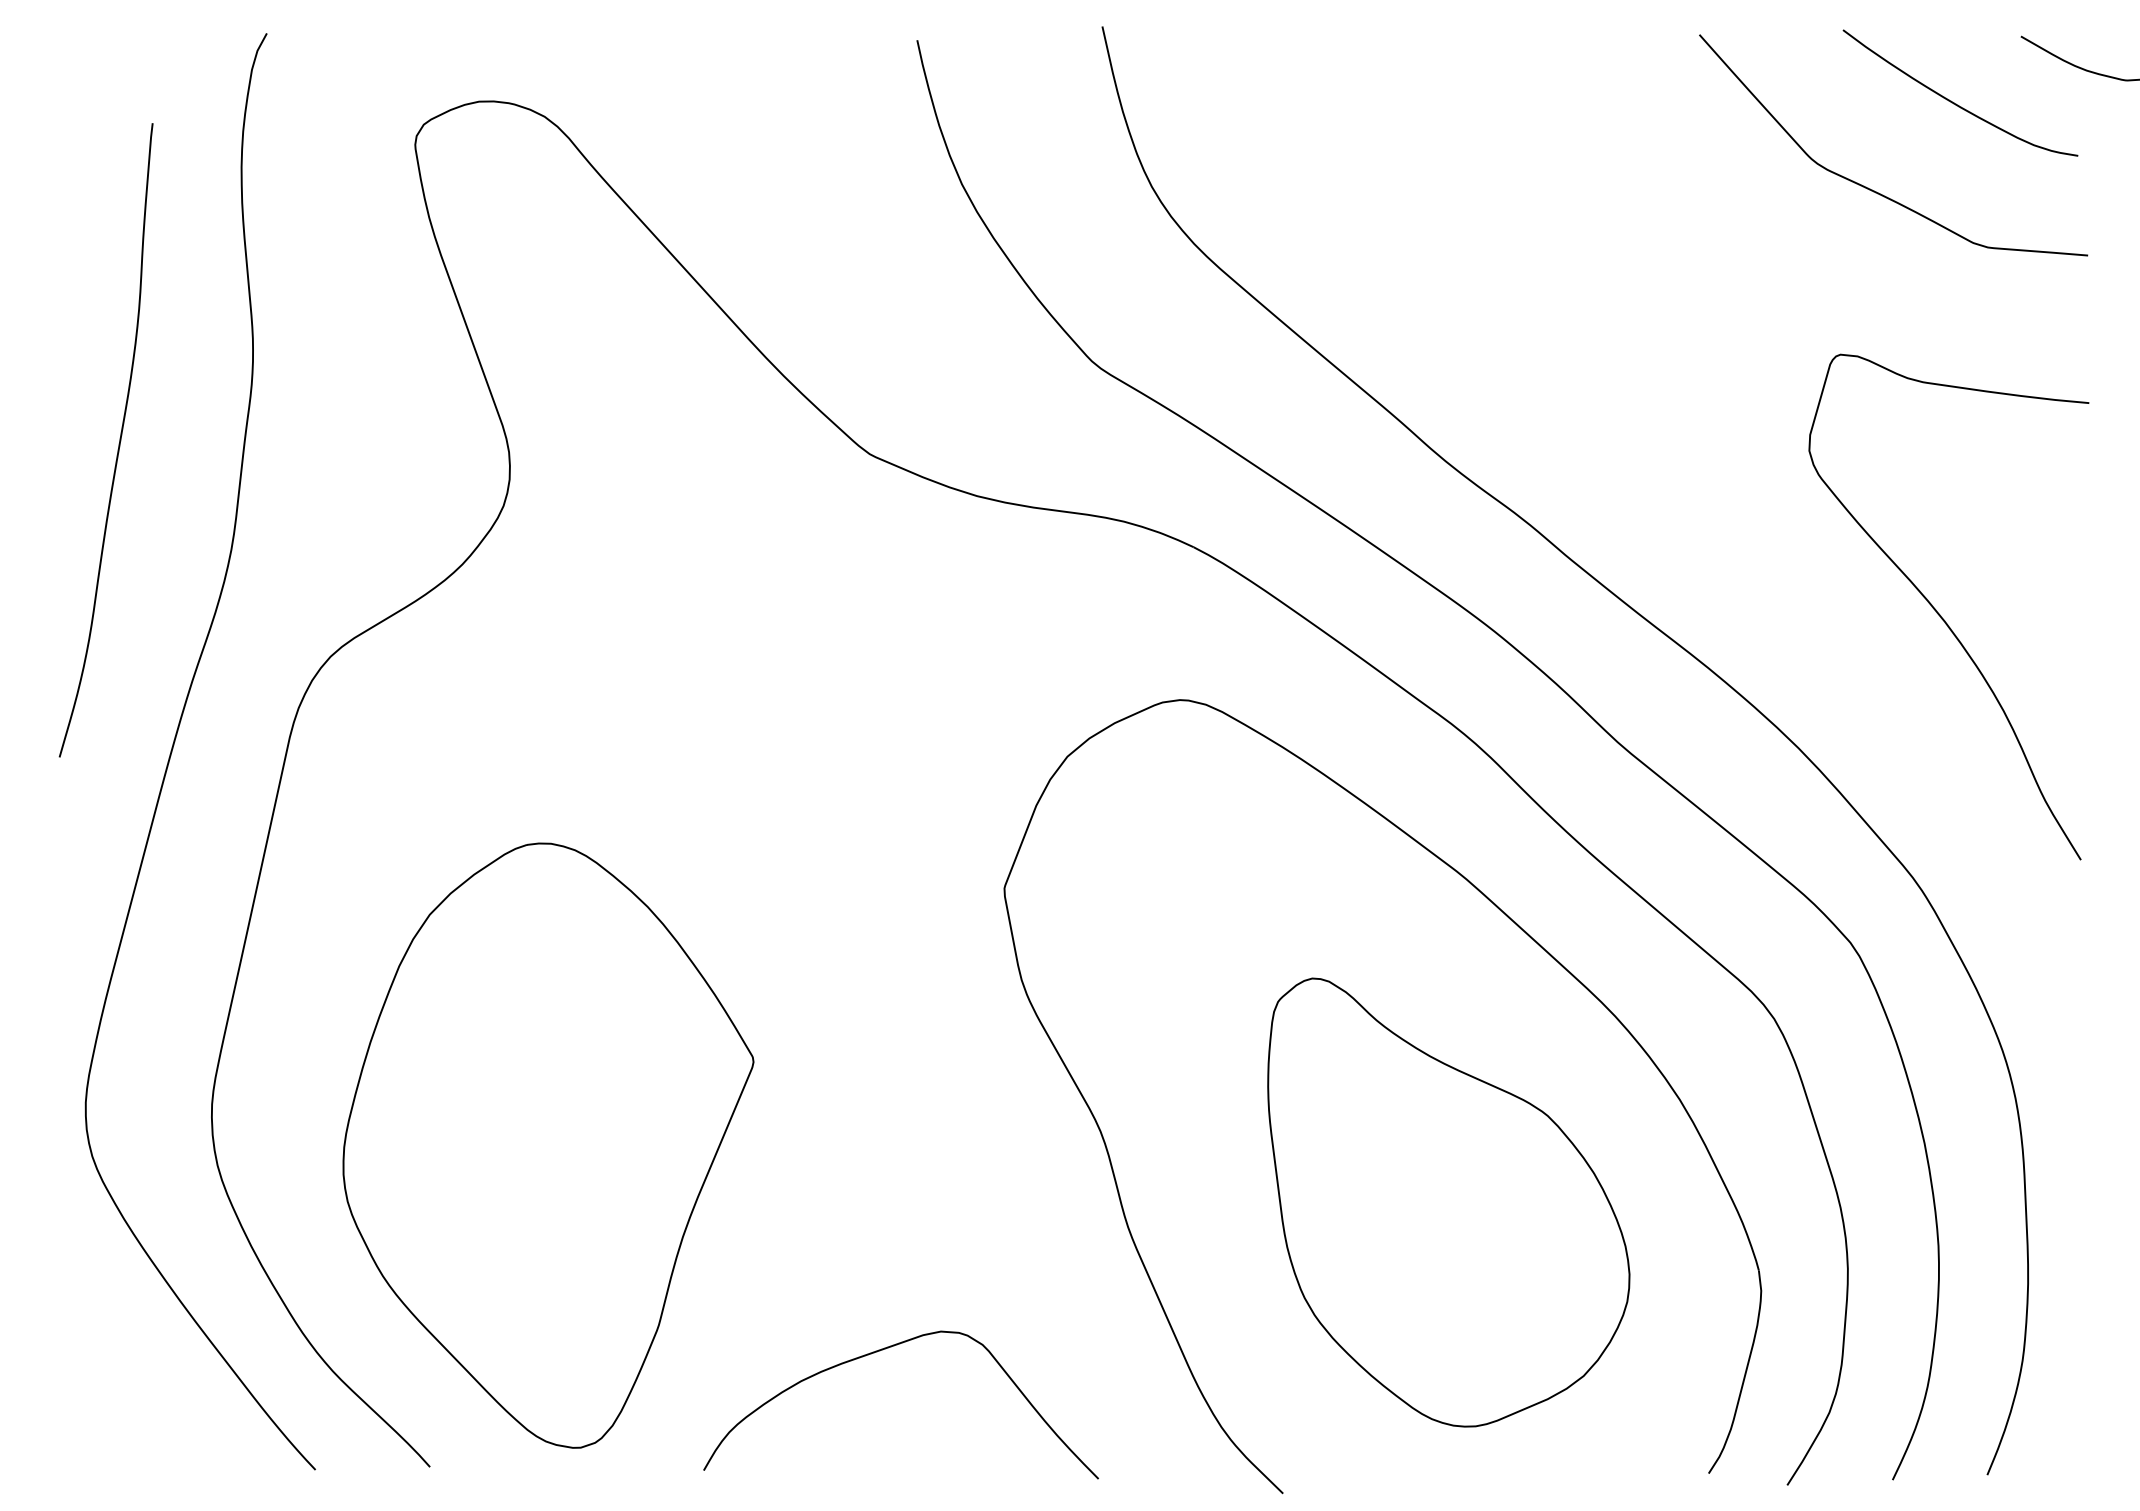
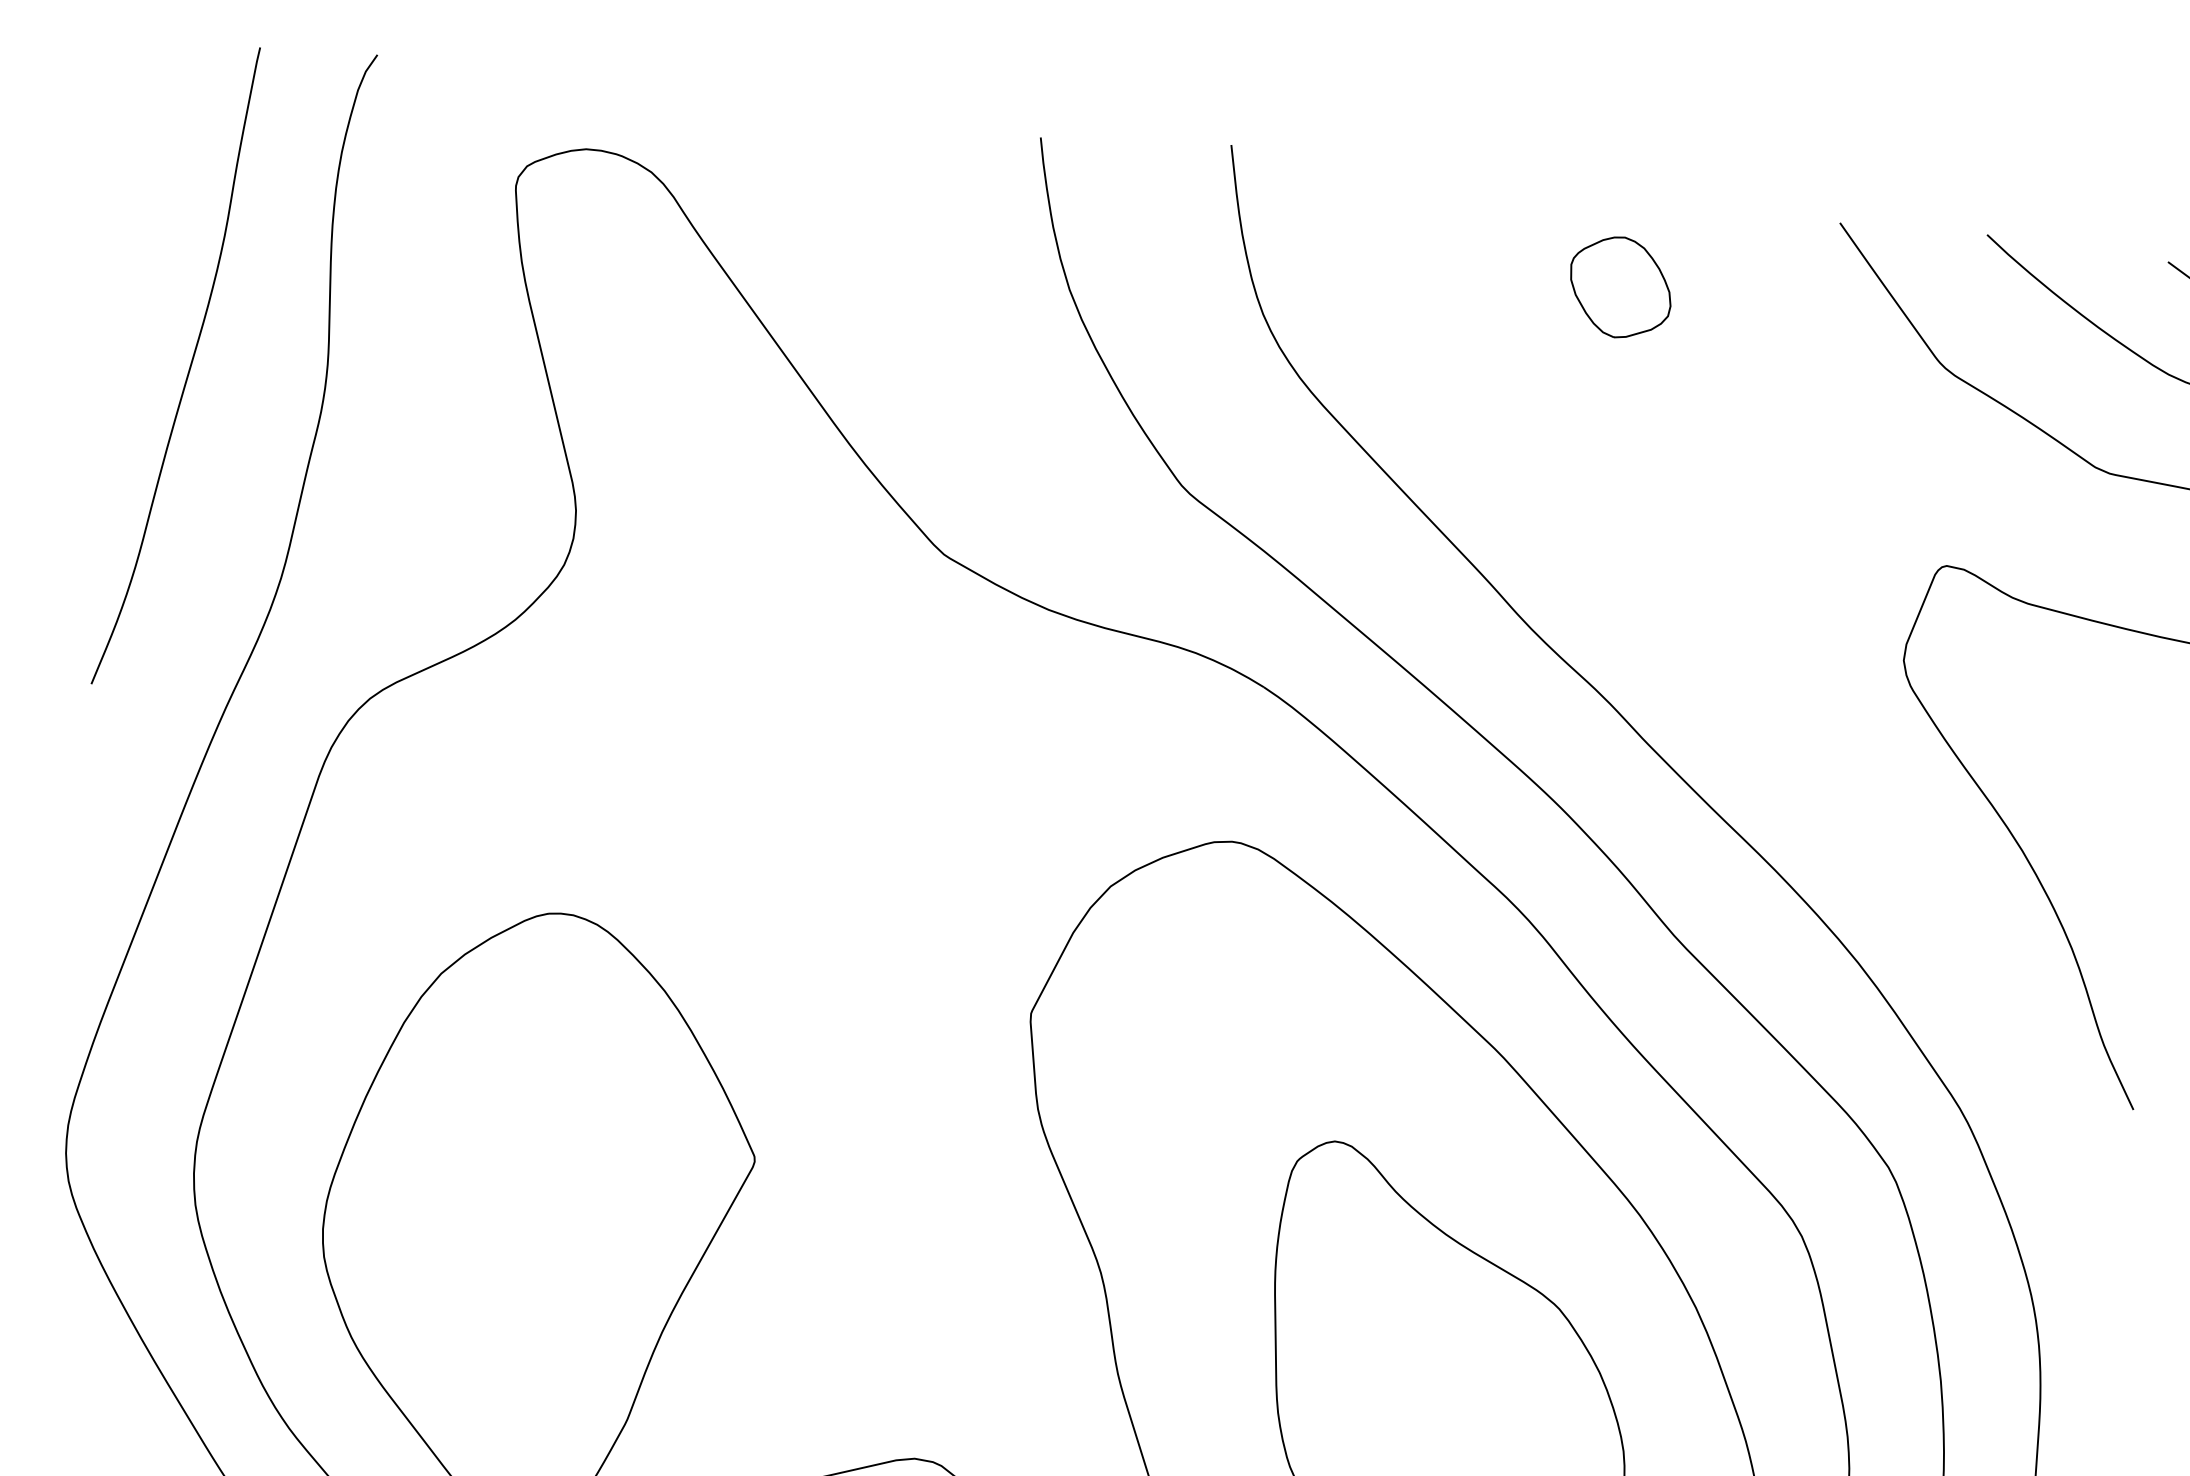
part: (1494, 121) -> (1620, 287), added
curve: (118, 443) -> (188, 370), moved

